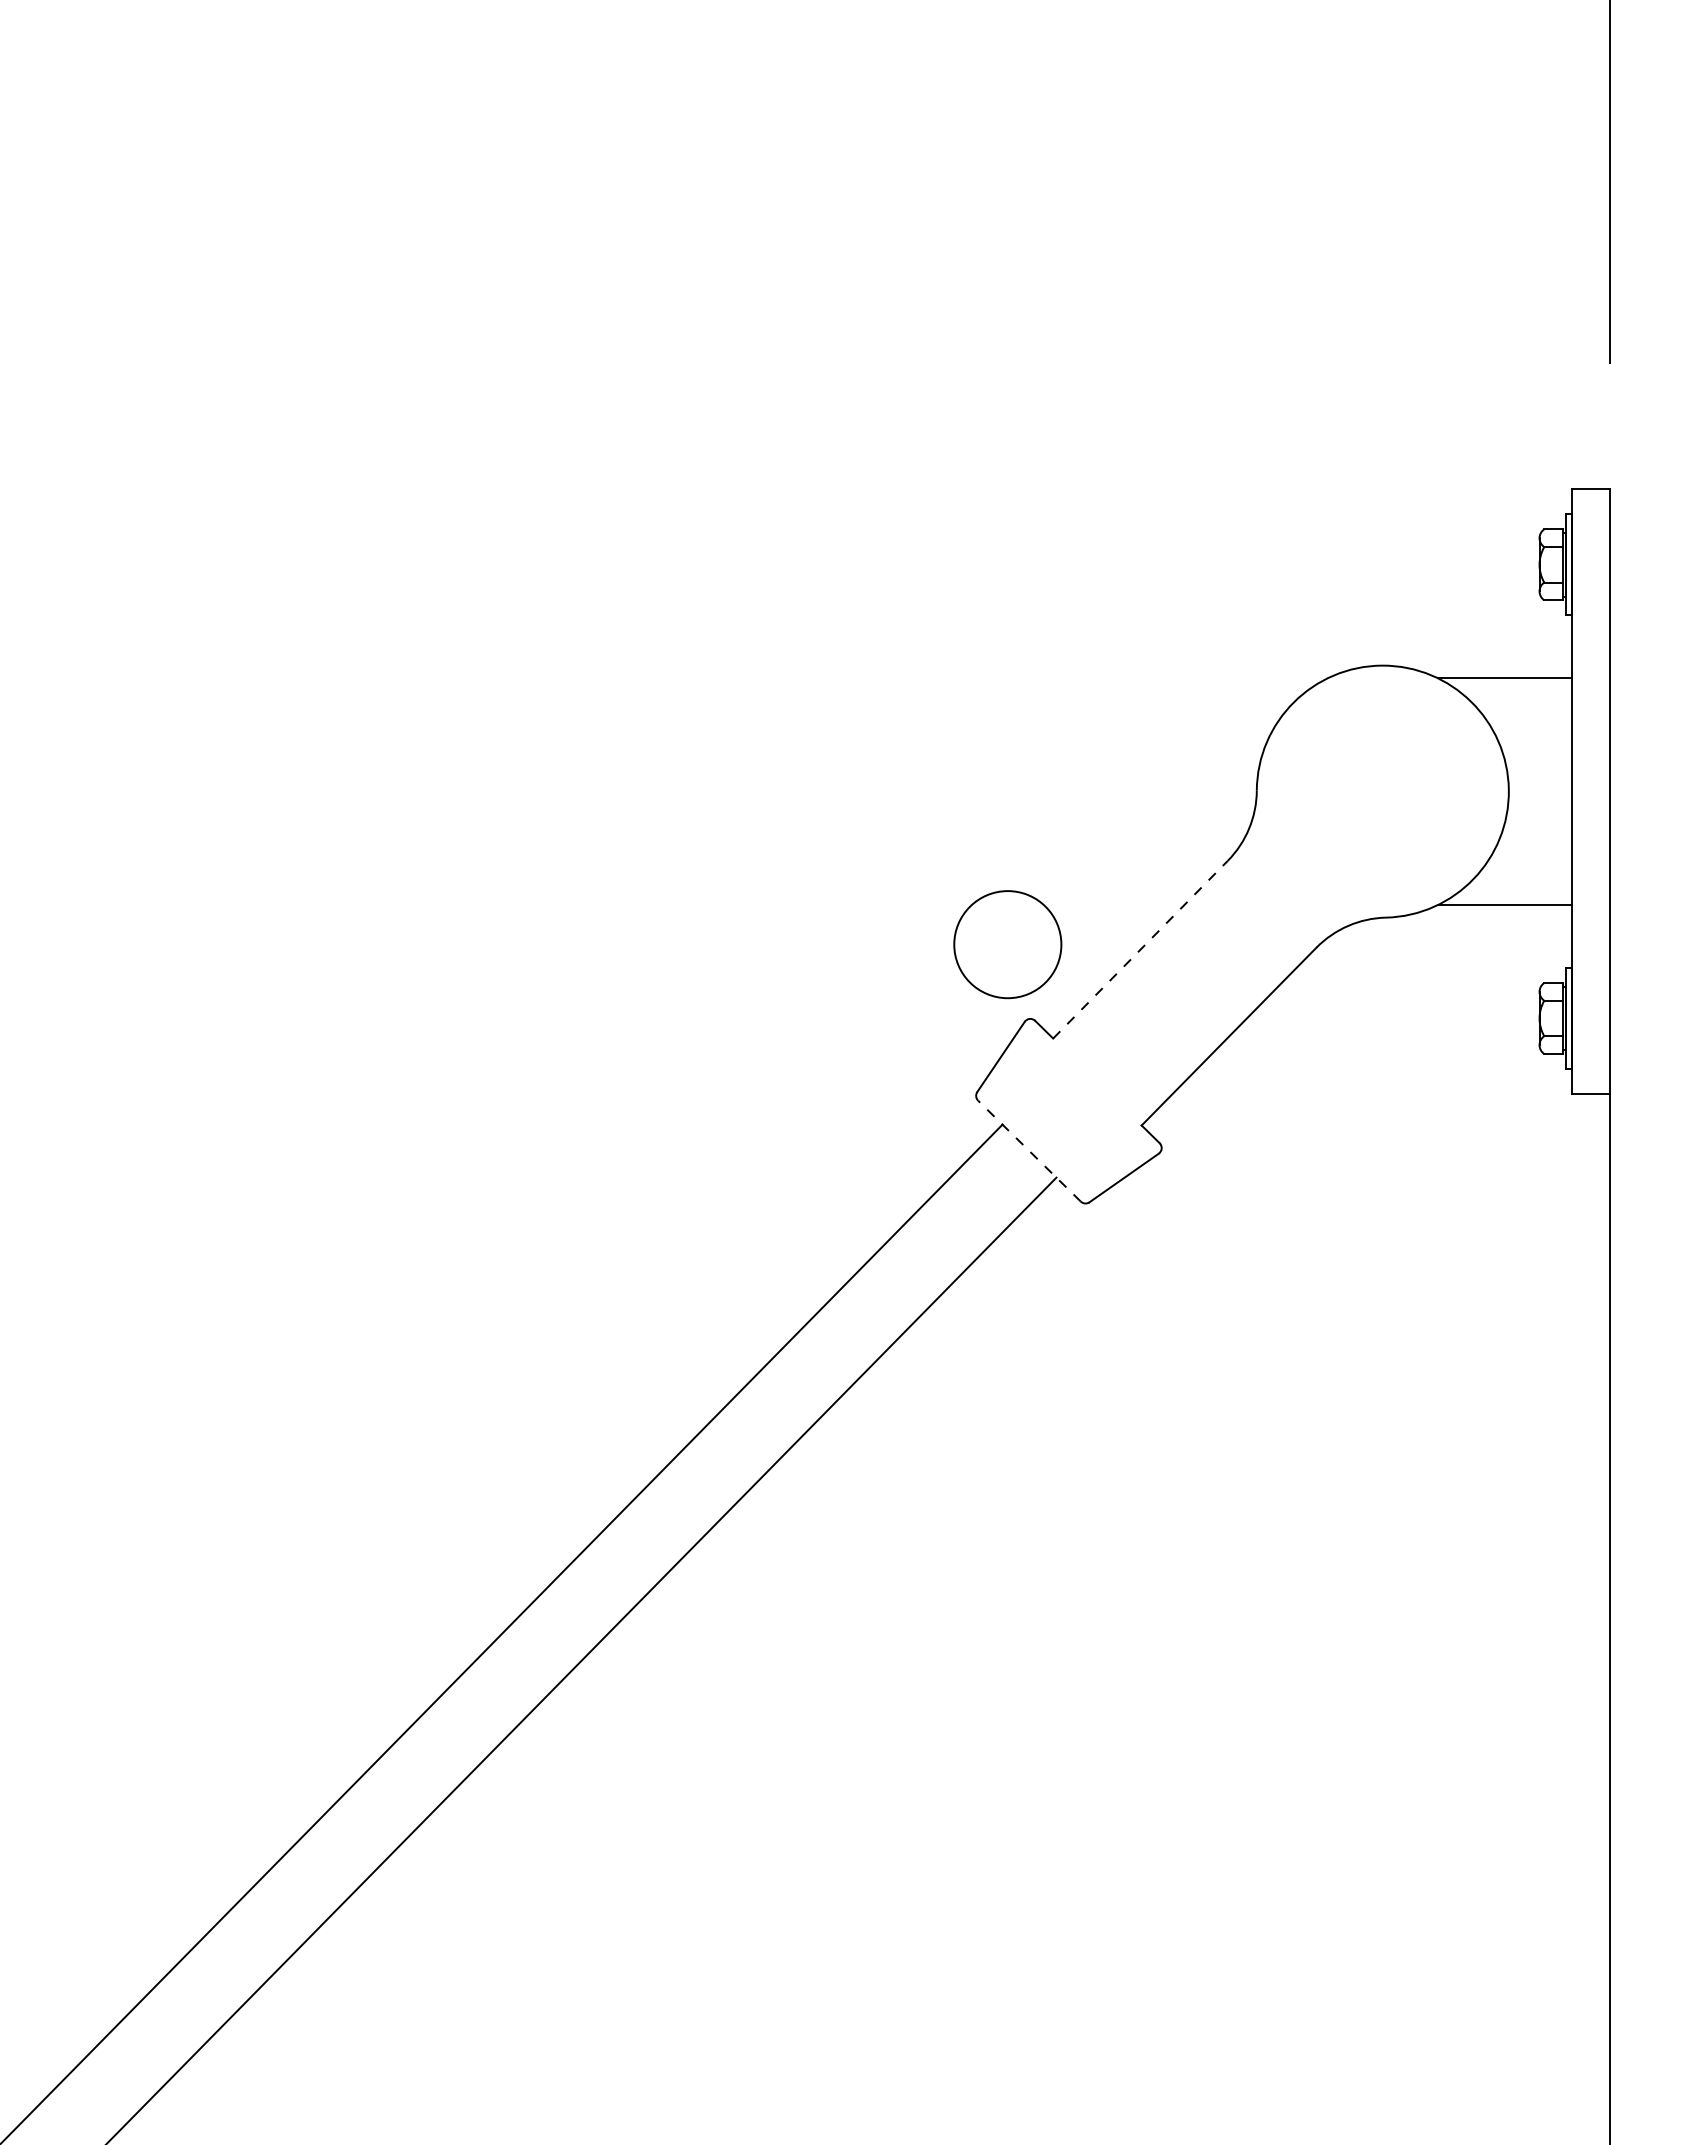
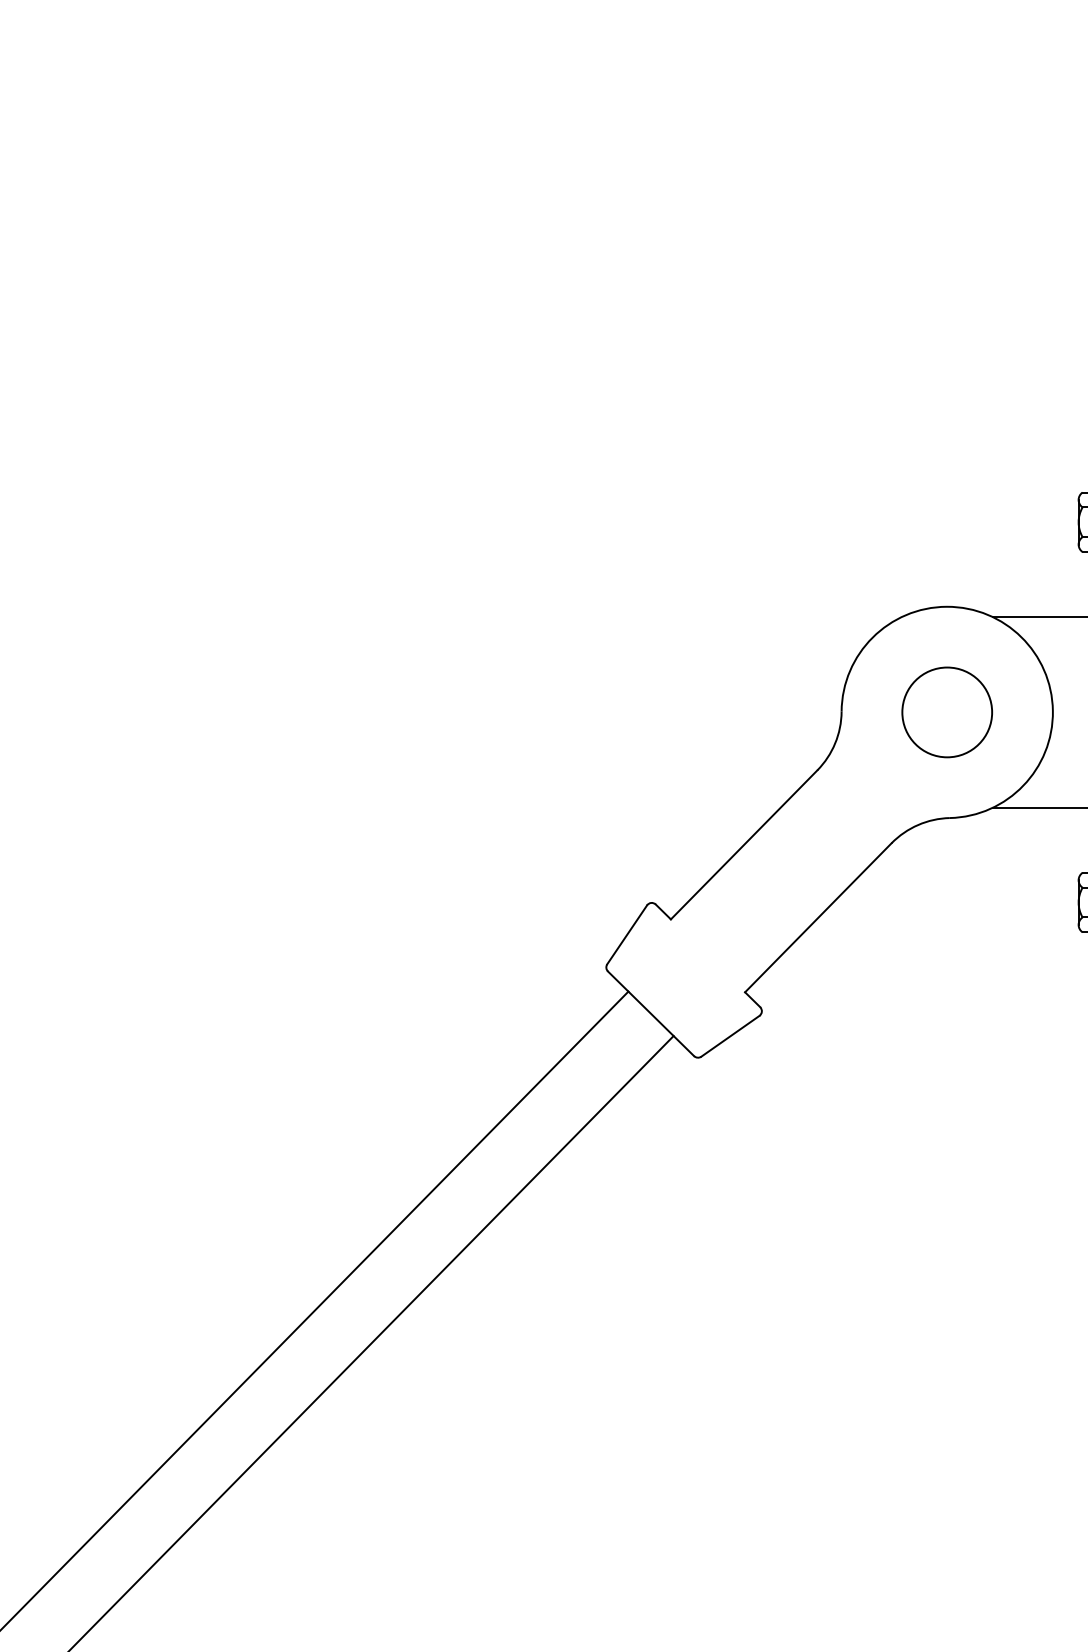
circle: (1007, 944) -> (946, 712), moved
line: (1140, 949) -> (744, 844), dashed -> solid
line: (1029, 1151) -> (651, 1014), dashed -> solid

